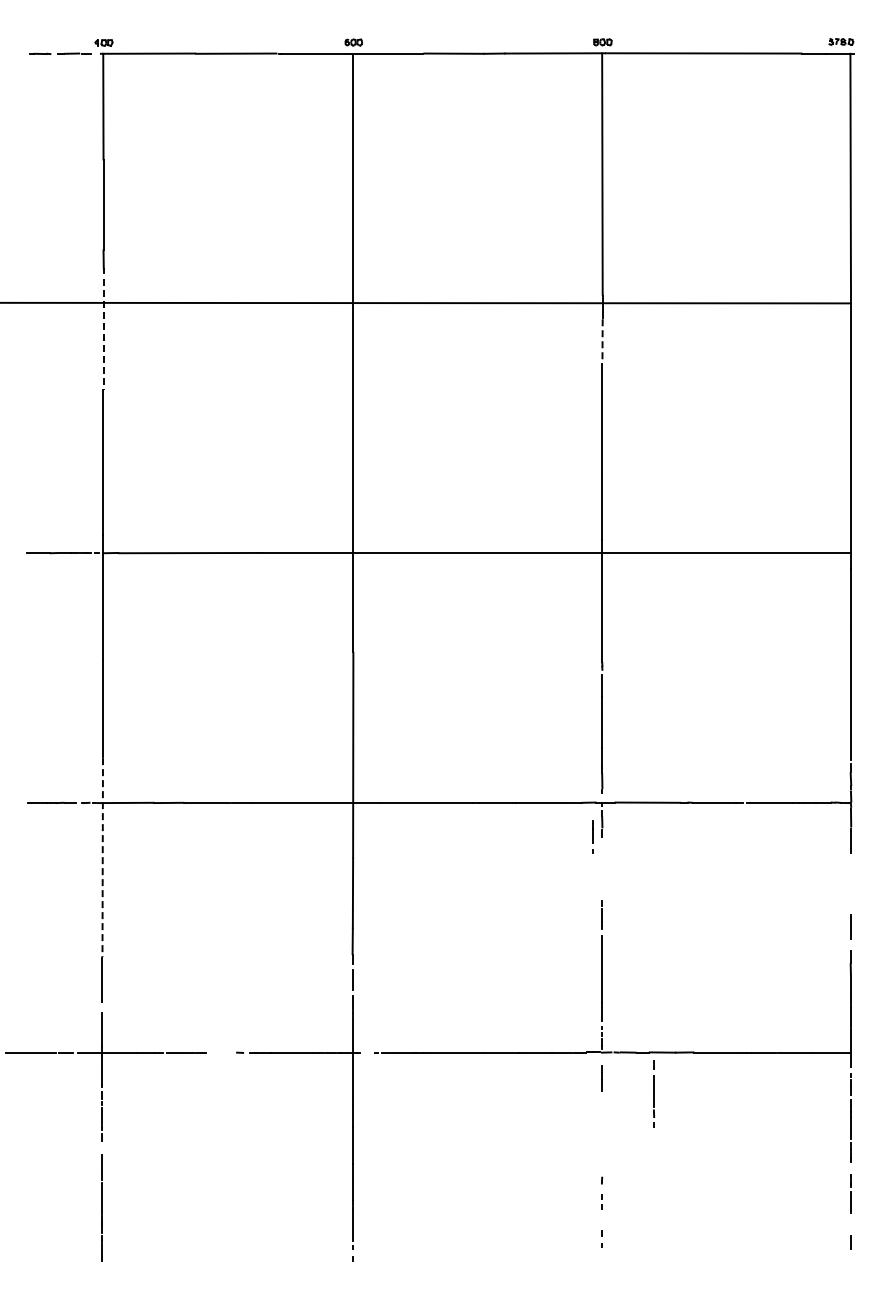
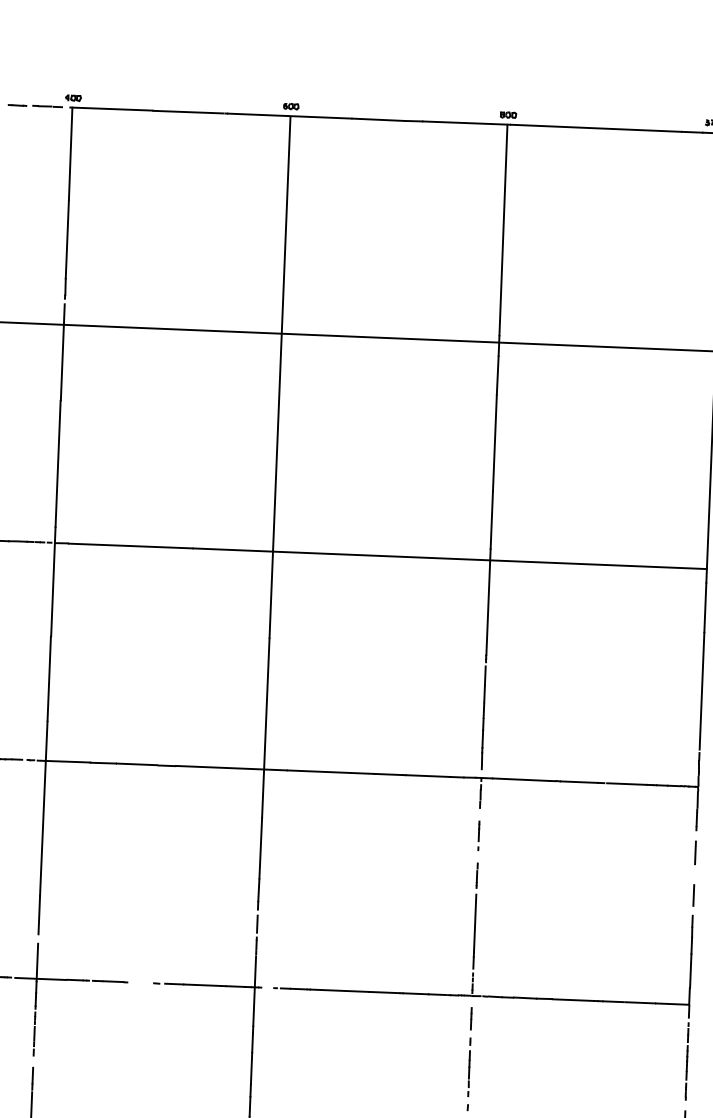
line: (103, 334) -> (62, 352), dashed -> solid
line: (602, 341) -> (497, 375), dashed -> solid
line: (592, 836) -> (478, 835), moved
line: (102, 857) -> (43, 808), dashed -> solid
line: (850, 878) -> (695, 852), added
part: (654, 1093) -> (469, 1066), moved

